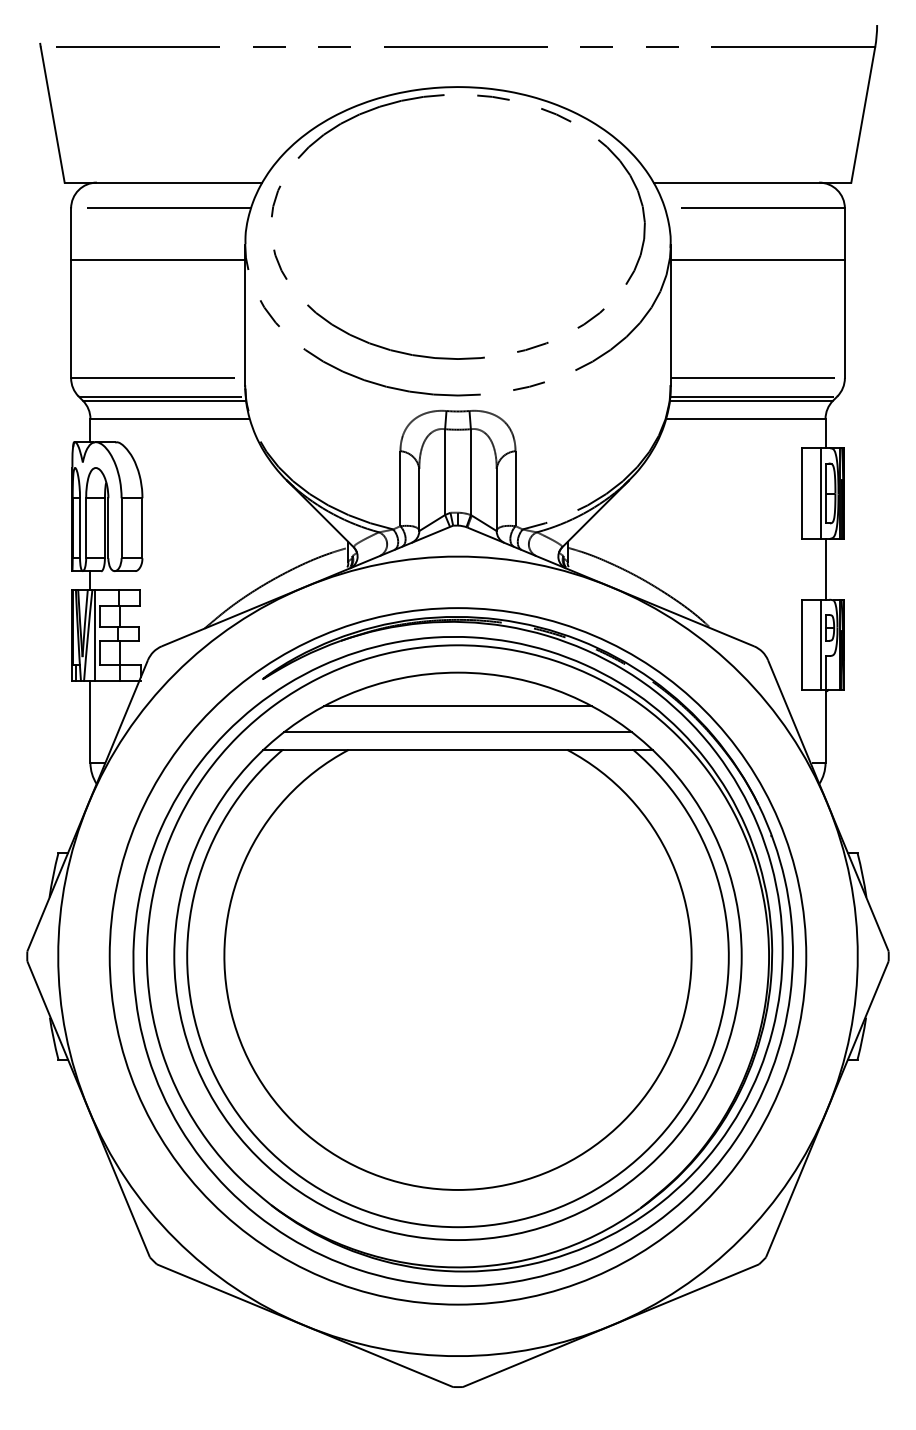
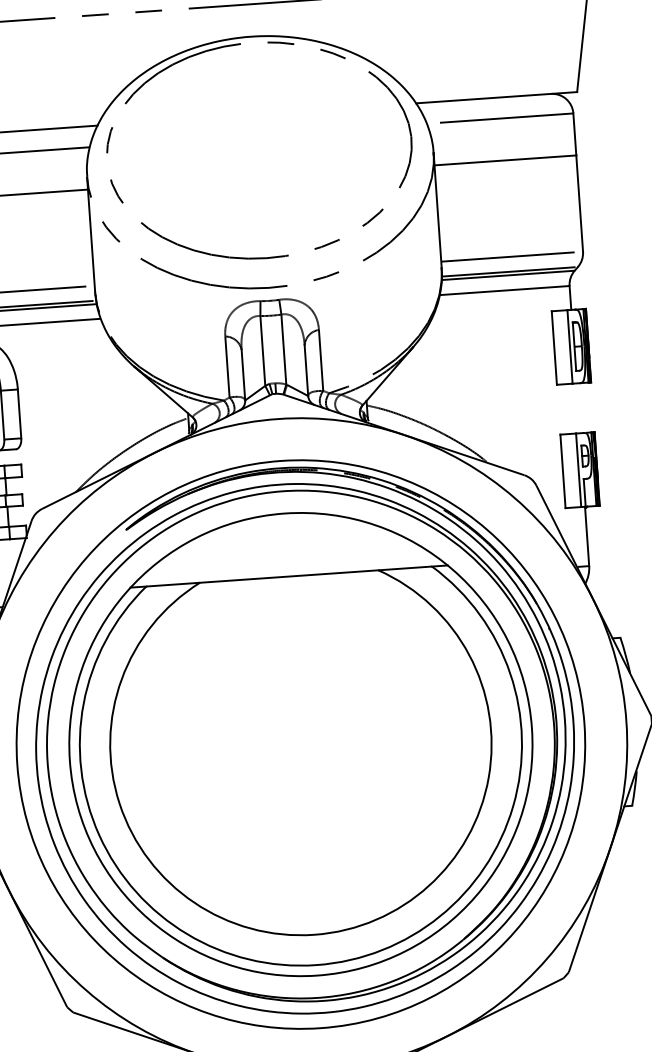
line: (825, 568) -> (578, 407), removed
line: (457, 706) -> (286, 541), removed
line: (457, 731) -> (287, 561), removed

